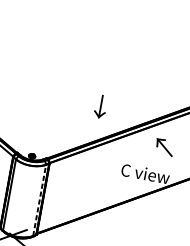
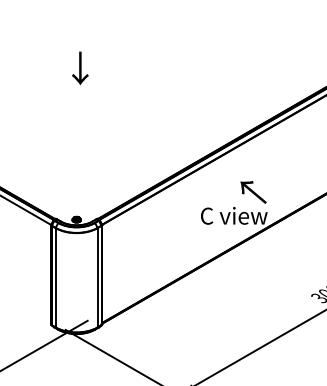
text: (101, 106) -> (80, 67), moved
text: (164, 147) -> (253, 192), moved
line: (39, 200) -> (97, 277), dashed -> solid

